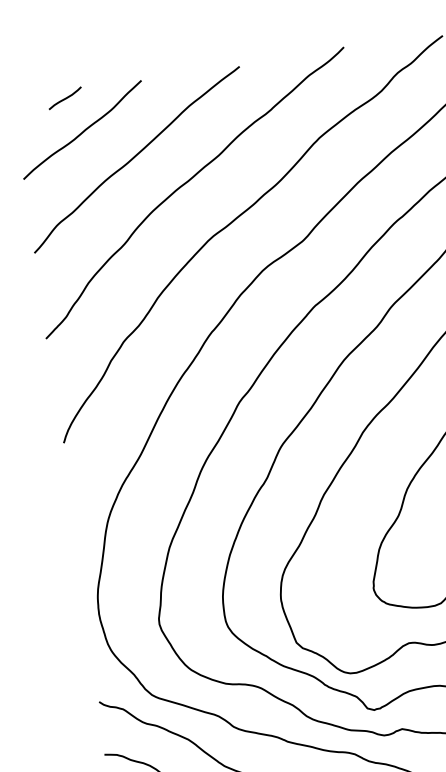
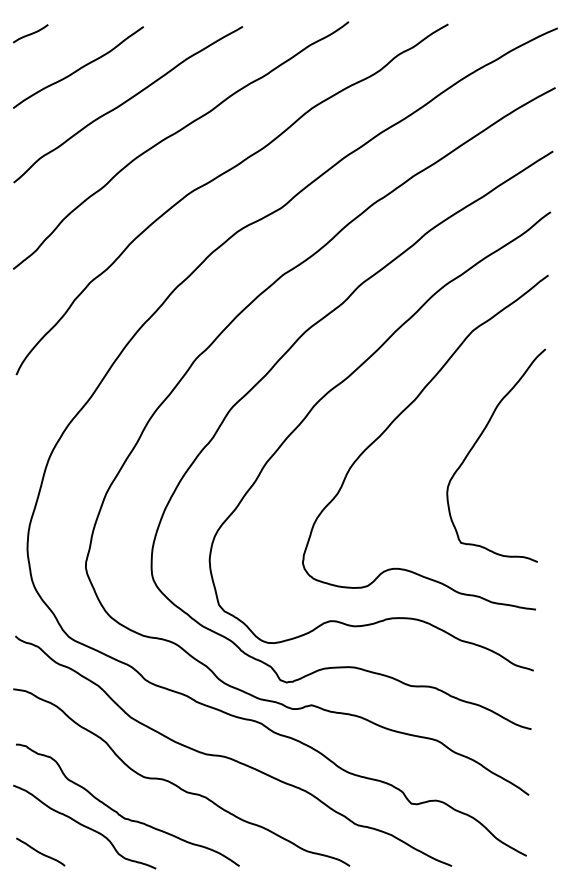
curve: (64, 98) -> (30, 33), moved

